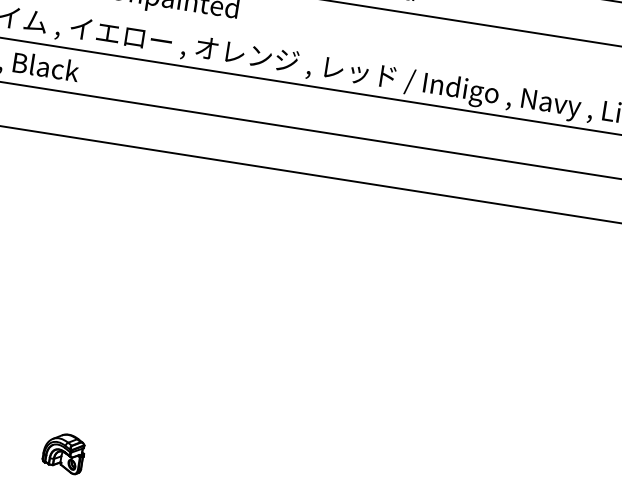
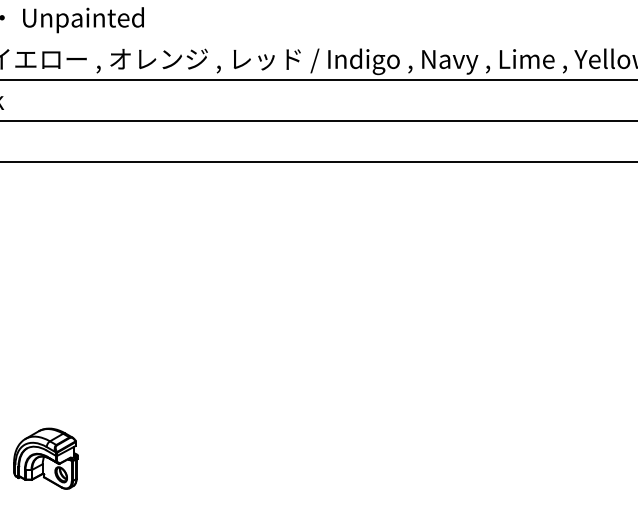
part: (63, 453) -> (45, 458), size x1.67

